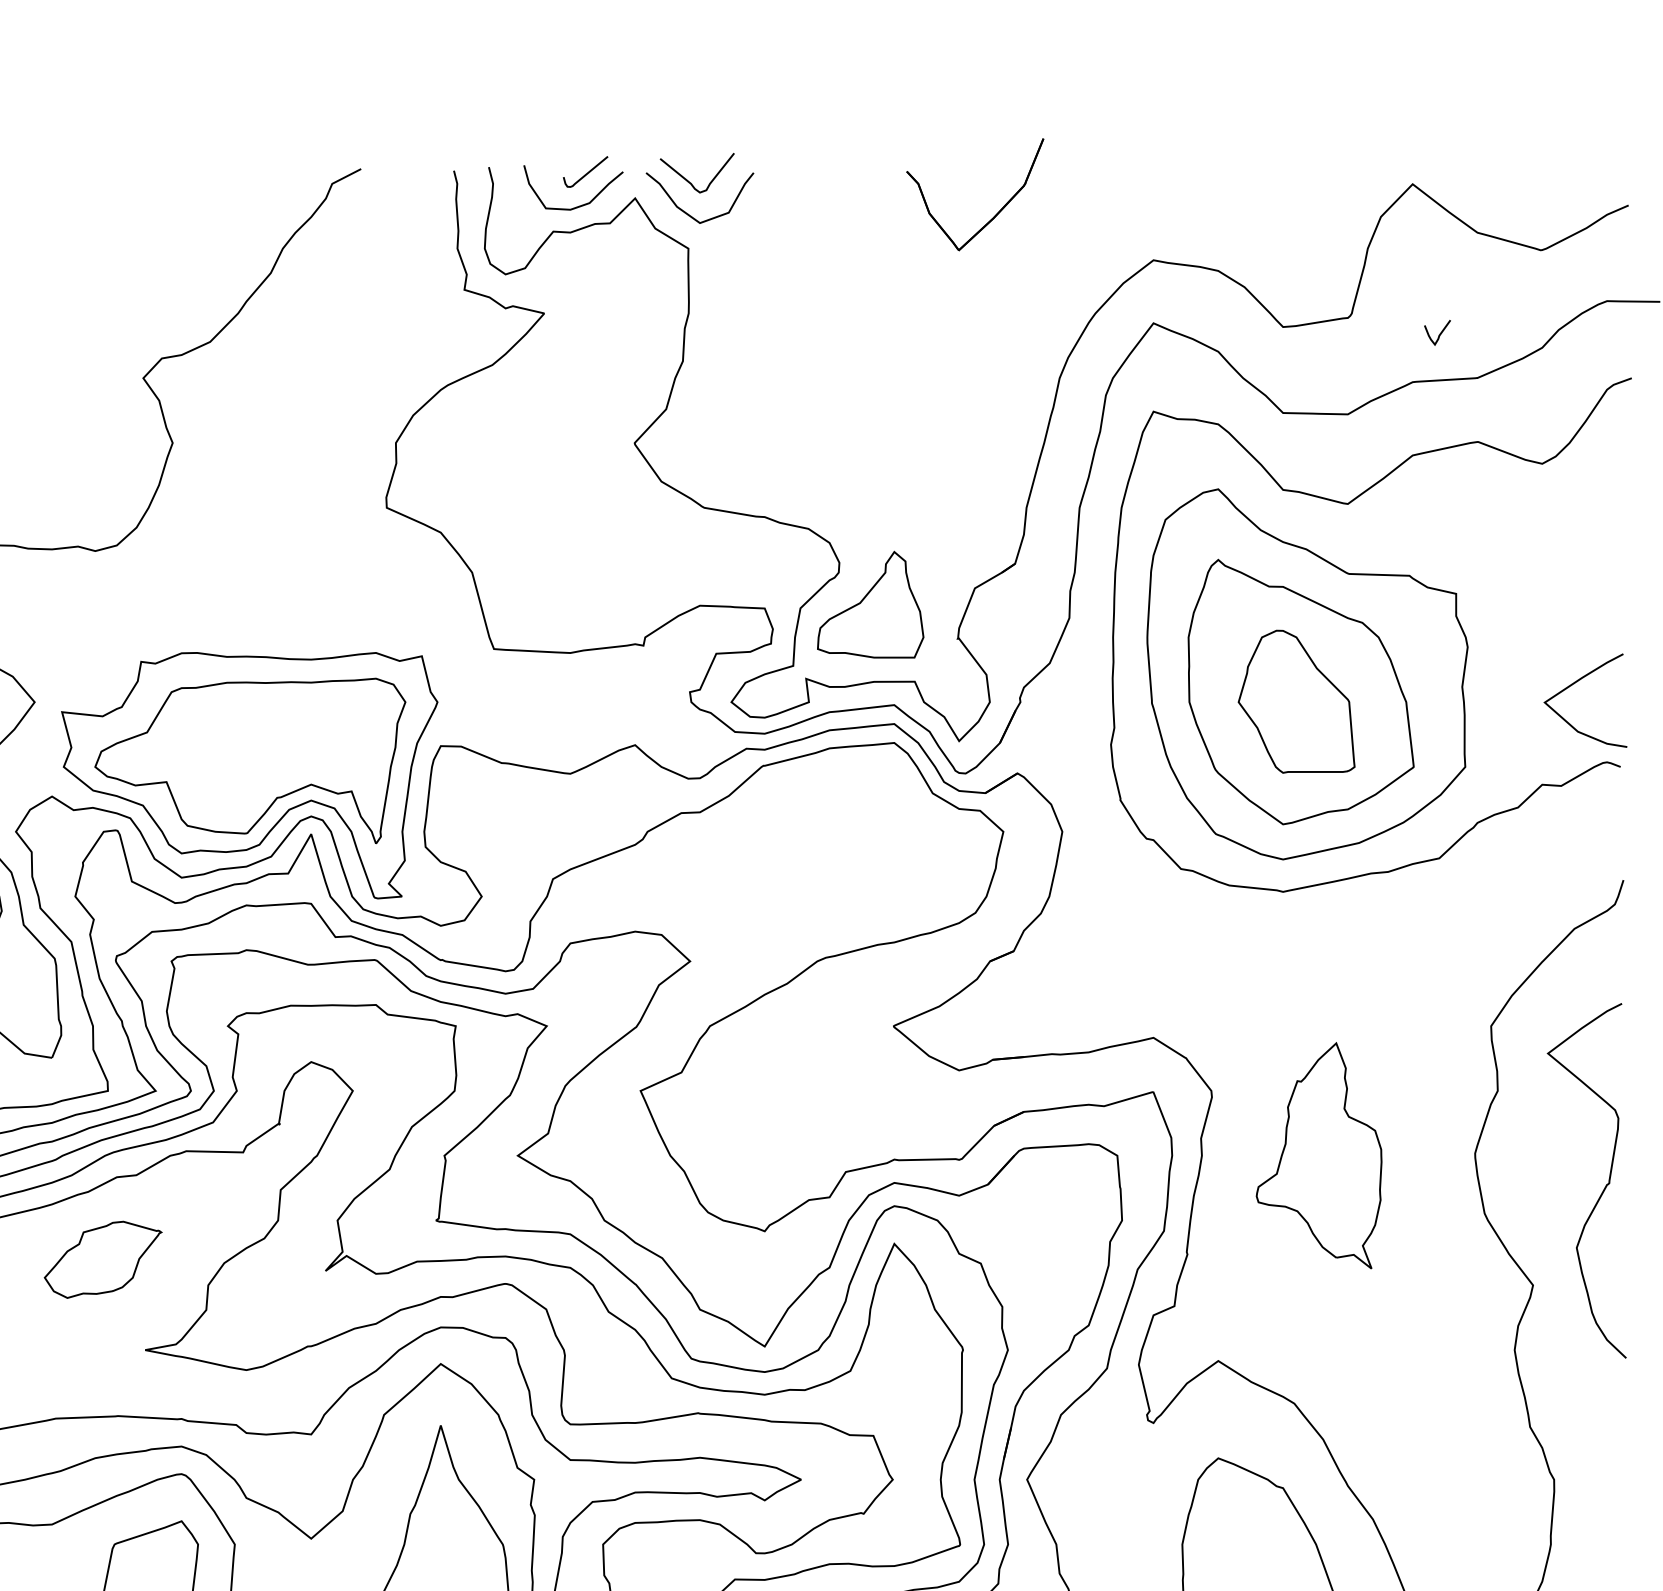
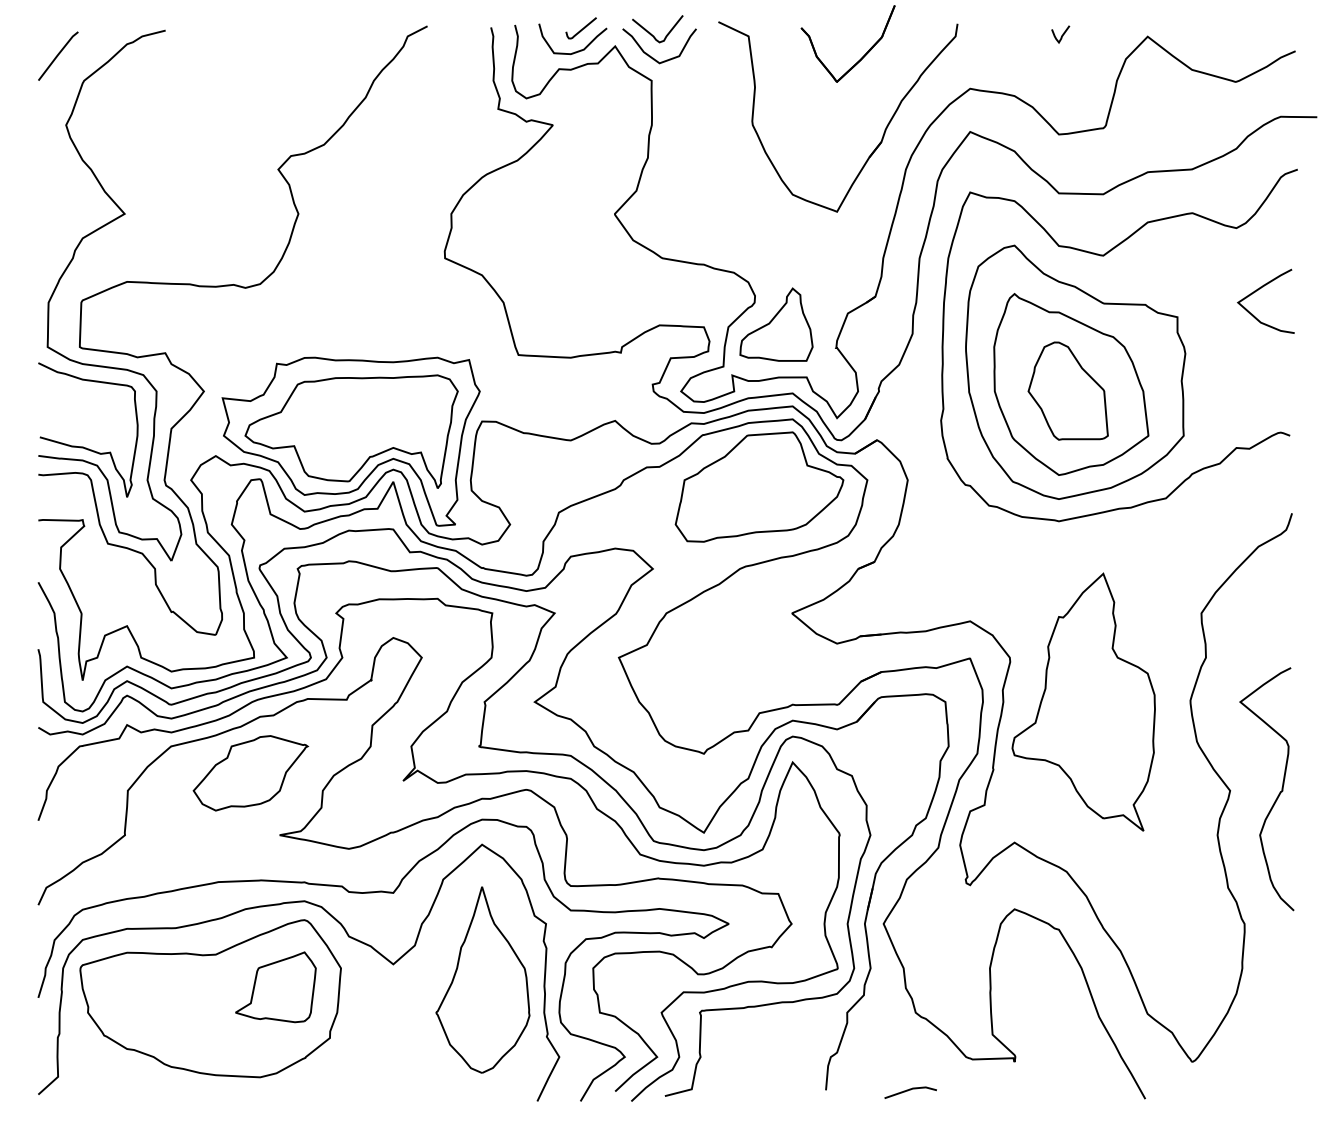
part: (1026, 324) -> (883, 132), added
curve: (1438, 334) -> (1061, 35), moved
curve: (1572, 686) -> (1257, 291), moved
part: (845, 840) -> (759, 486), added
part: (1318, 1154) -> (1083, 701), size x1.67
curve: (1602, 1189) -> (1277, 795), moved
part: (102, 1260) -> (250, 773), size x1.43

